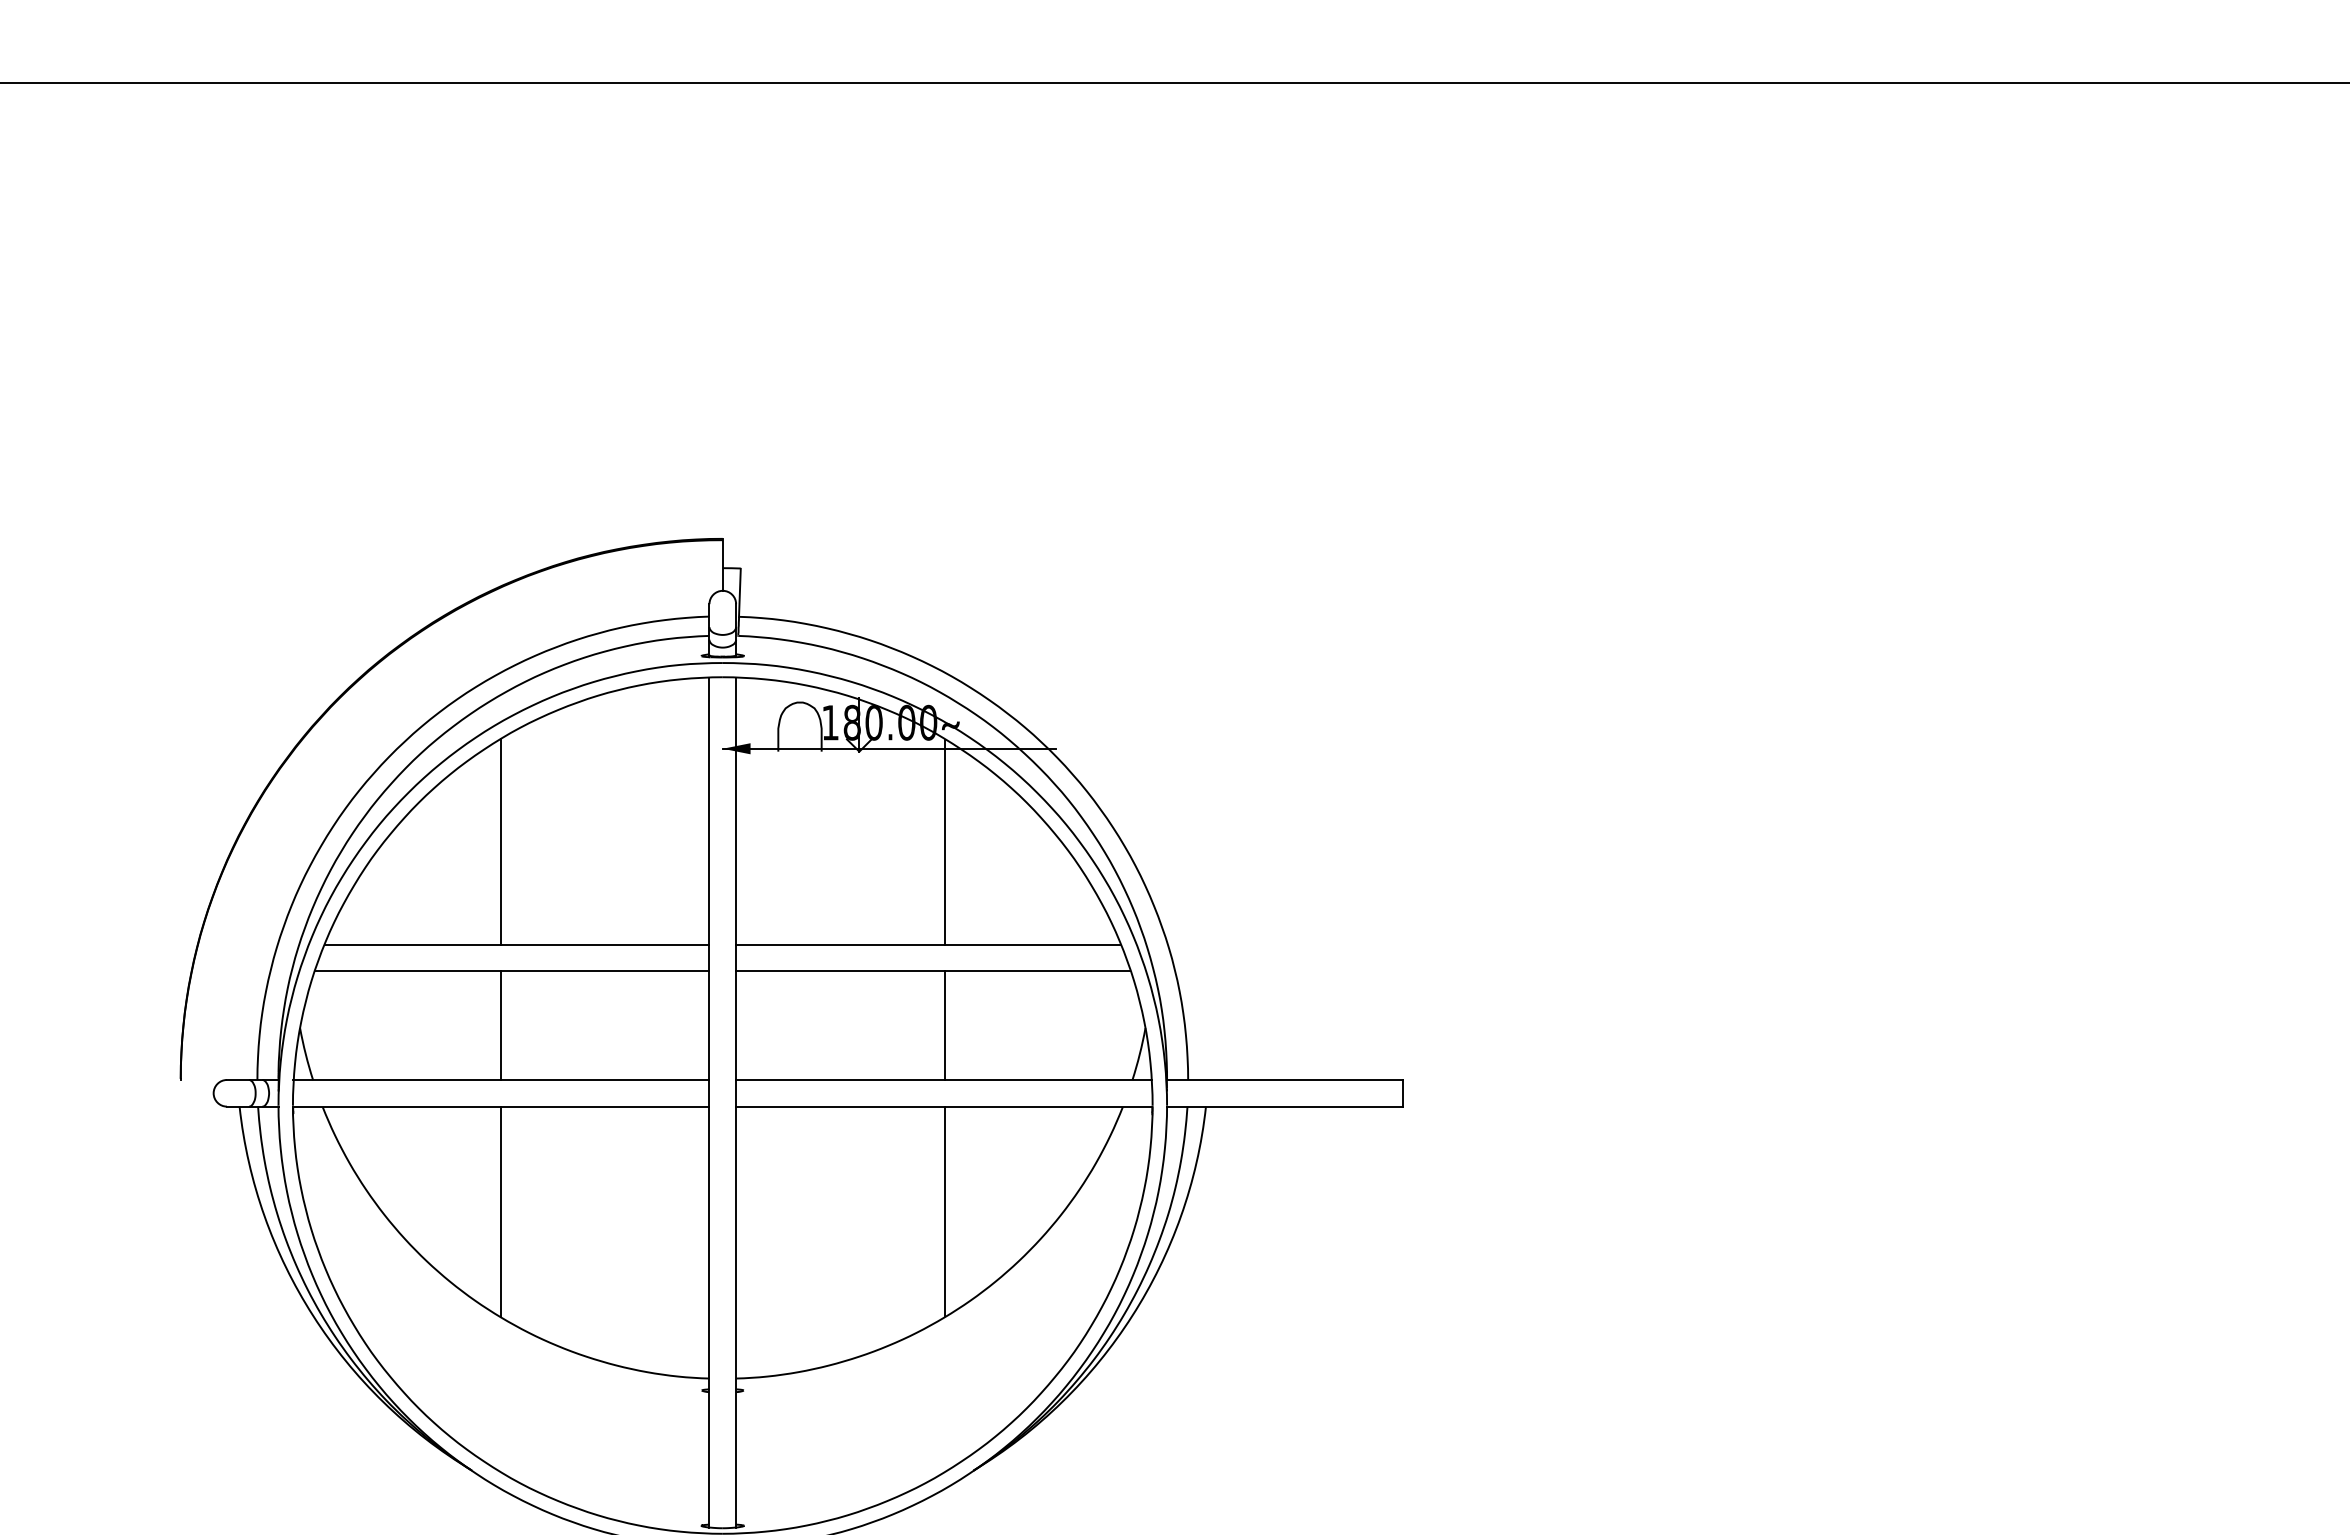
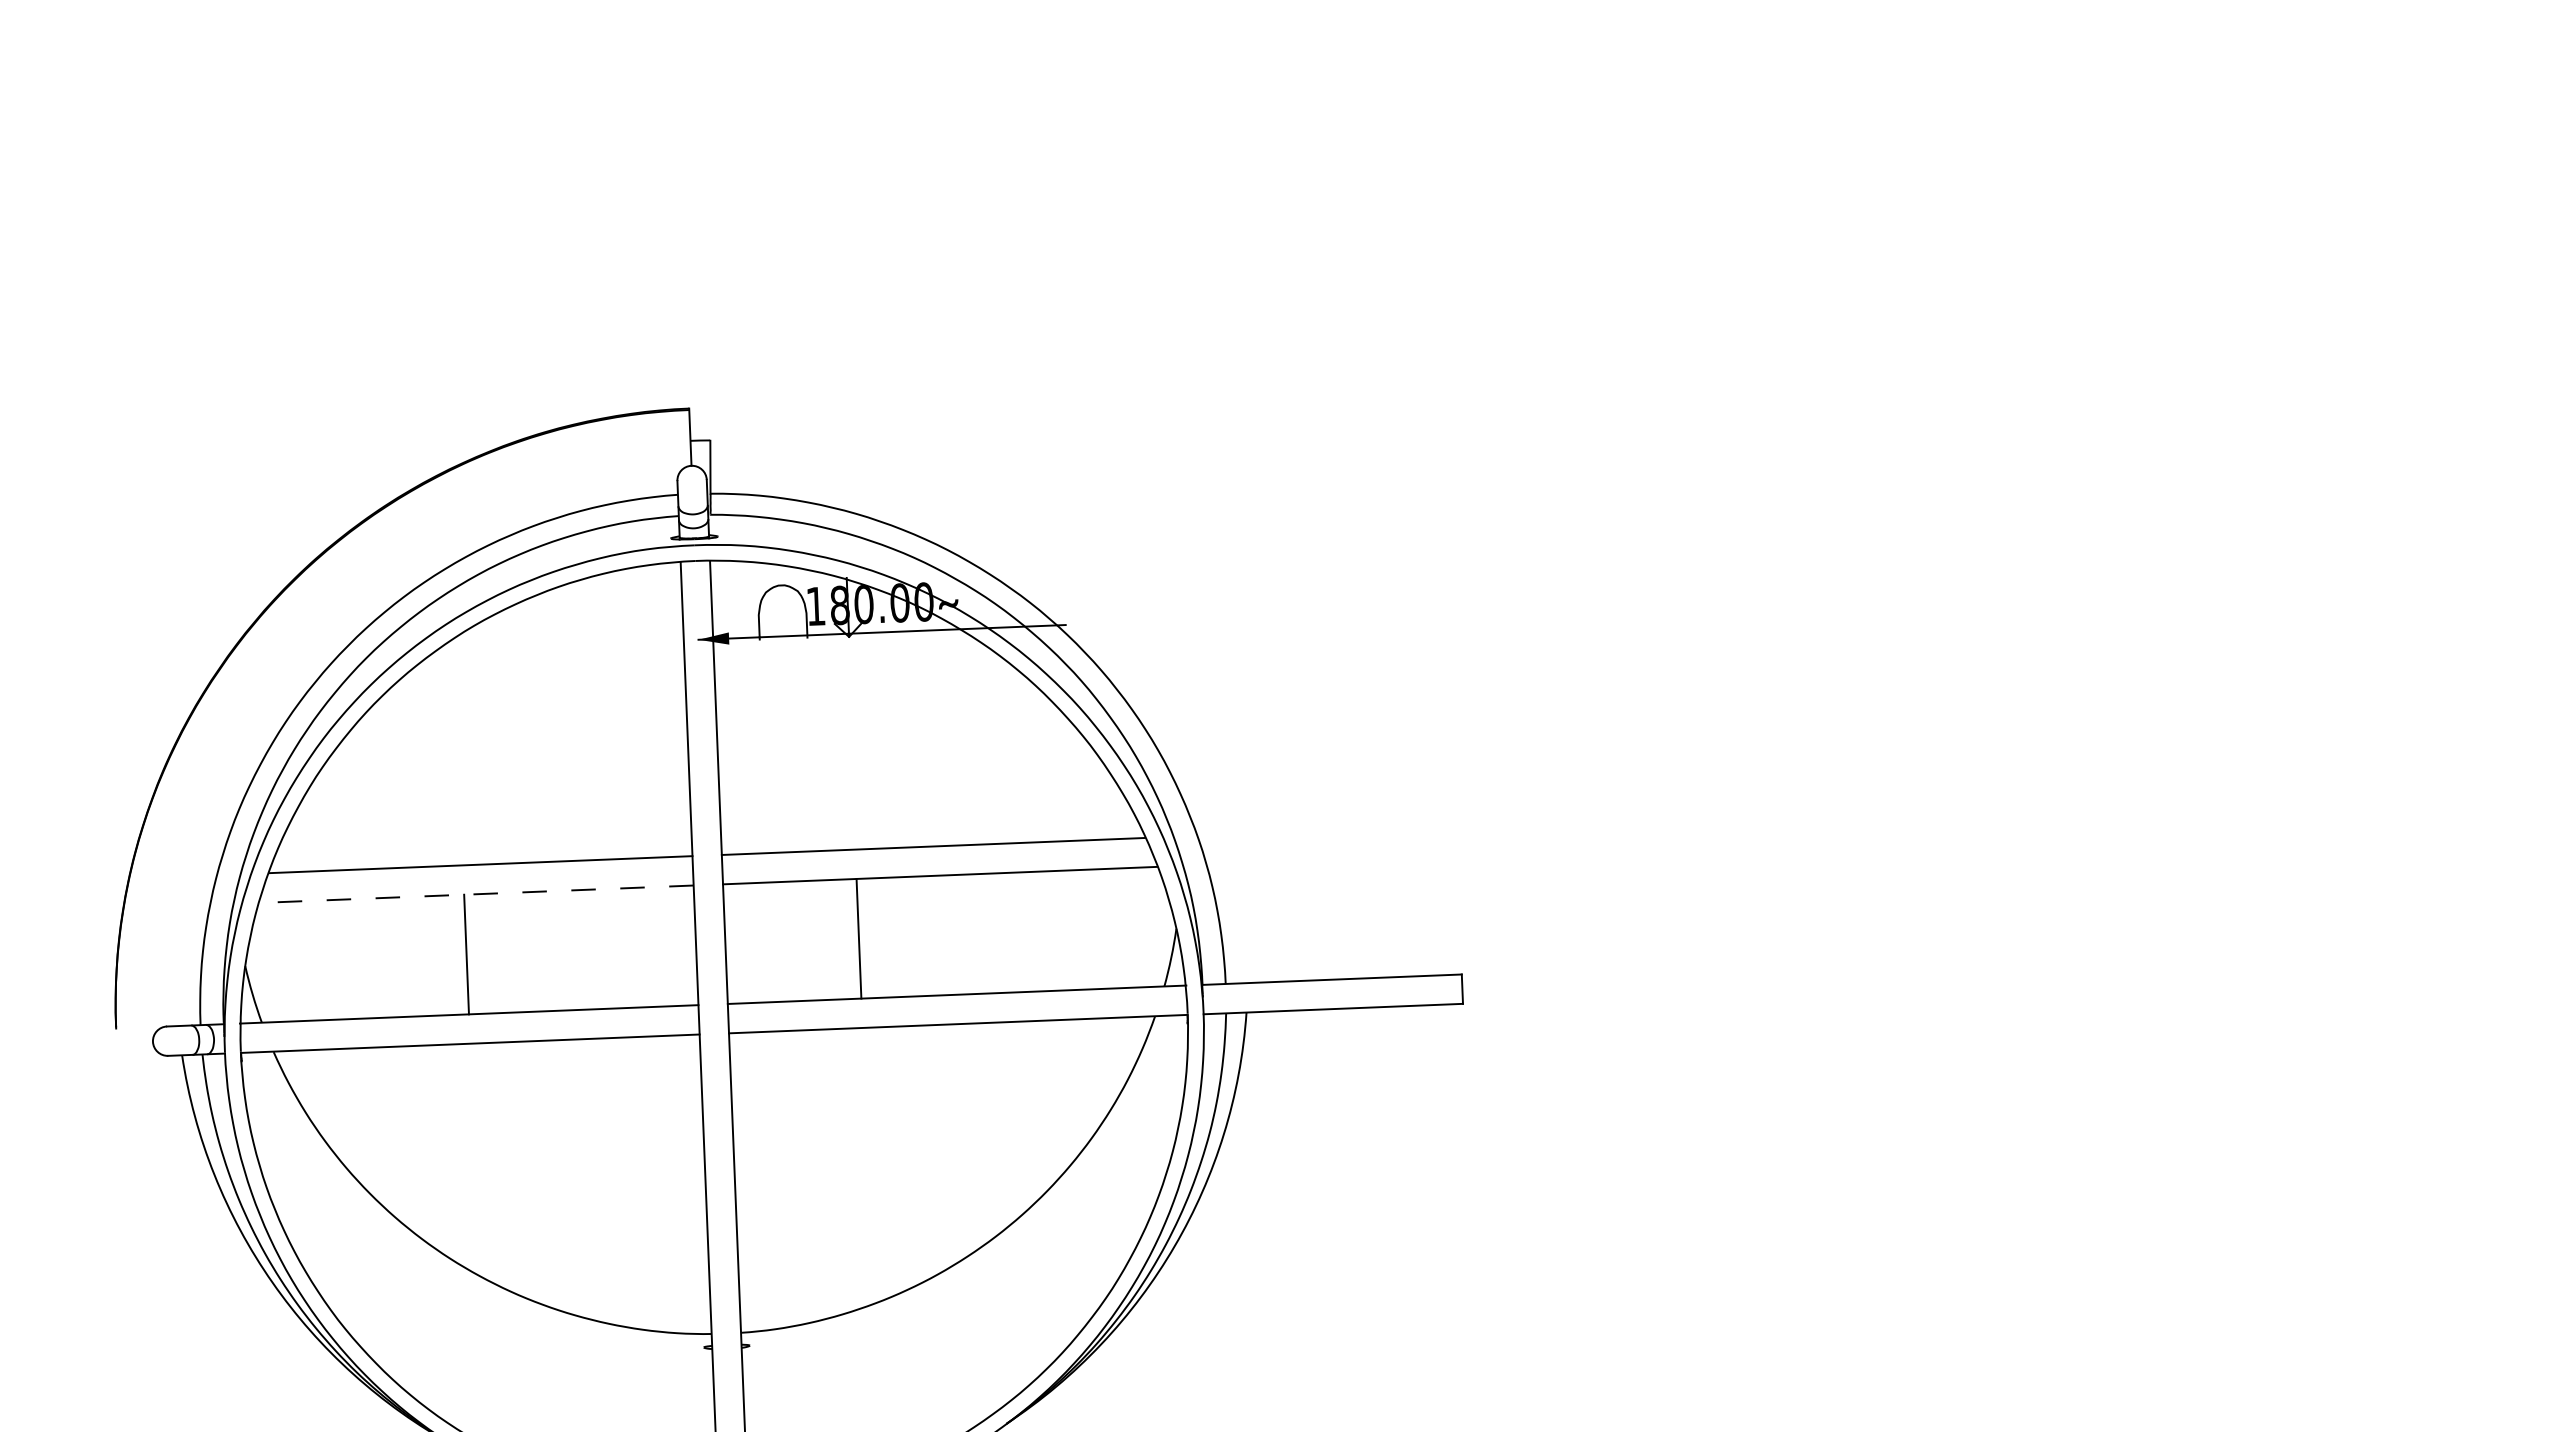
line: (501, 841) -> (458, 751), removed
line: (945, 841) -> (947, 732), removed
line: (511, 971) -> (475, 894), solid -> dashed
line: (945, 1025) -> (859, 938), moved
line: (501, 1211) -> (475, 1159), removed
line: (945, 1211) -> (964, 1139), removed

